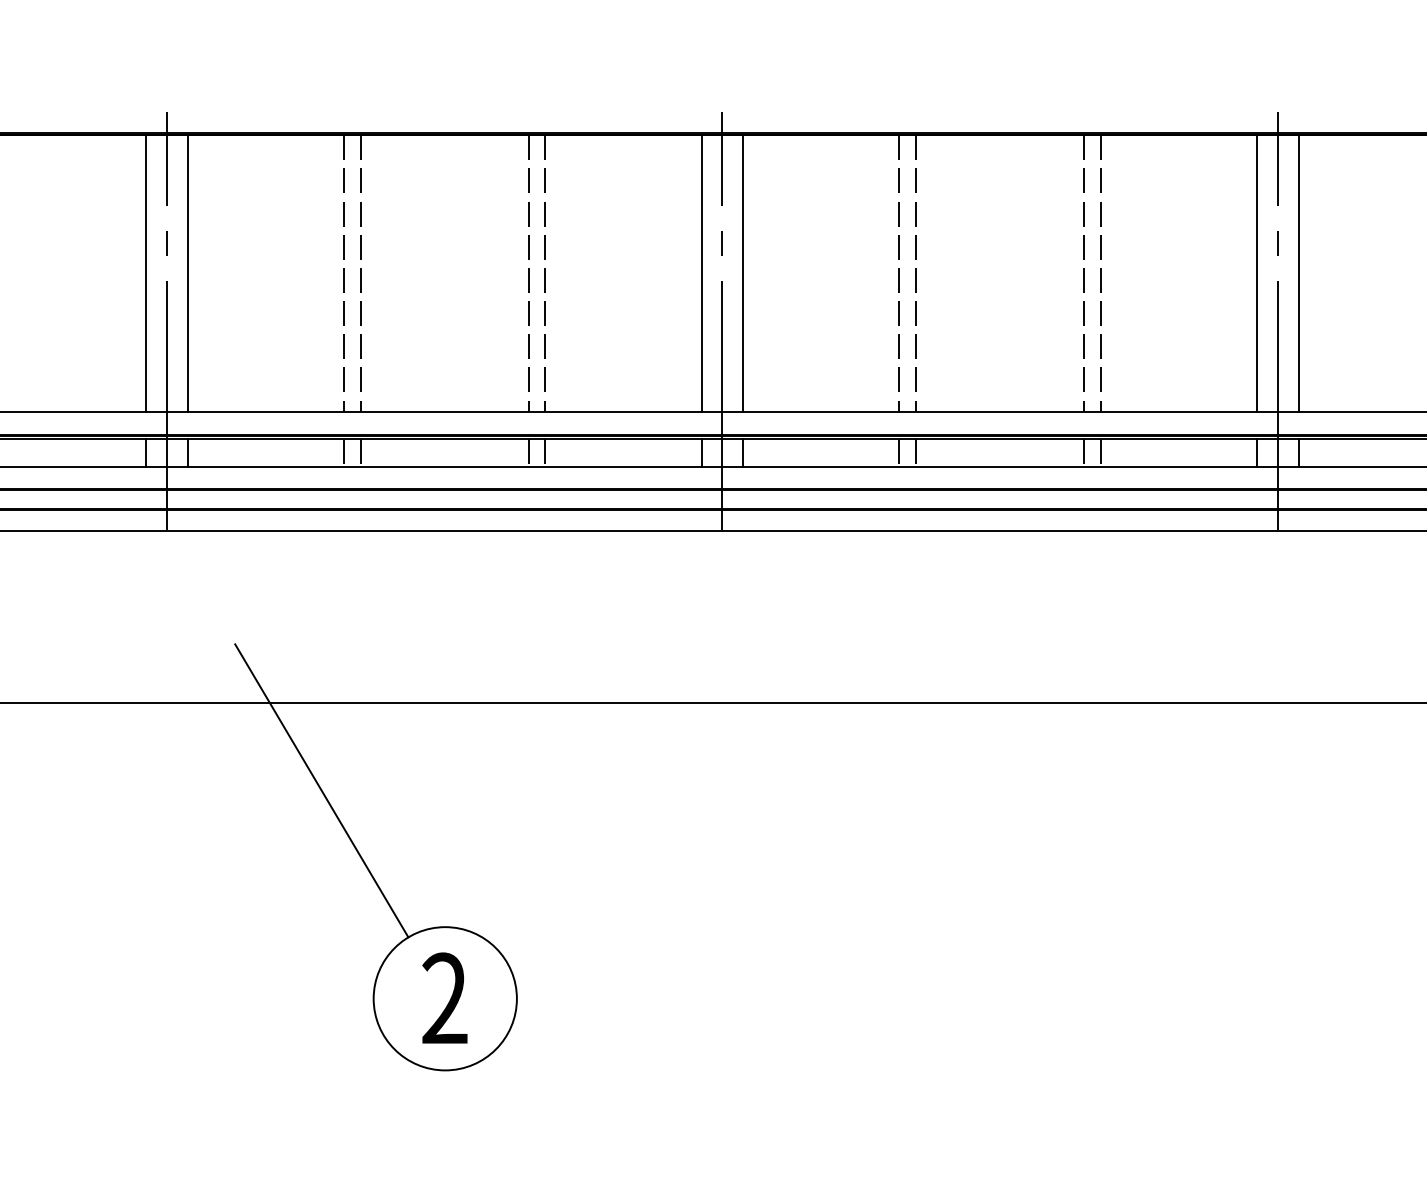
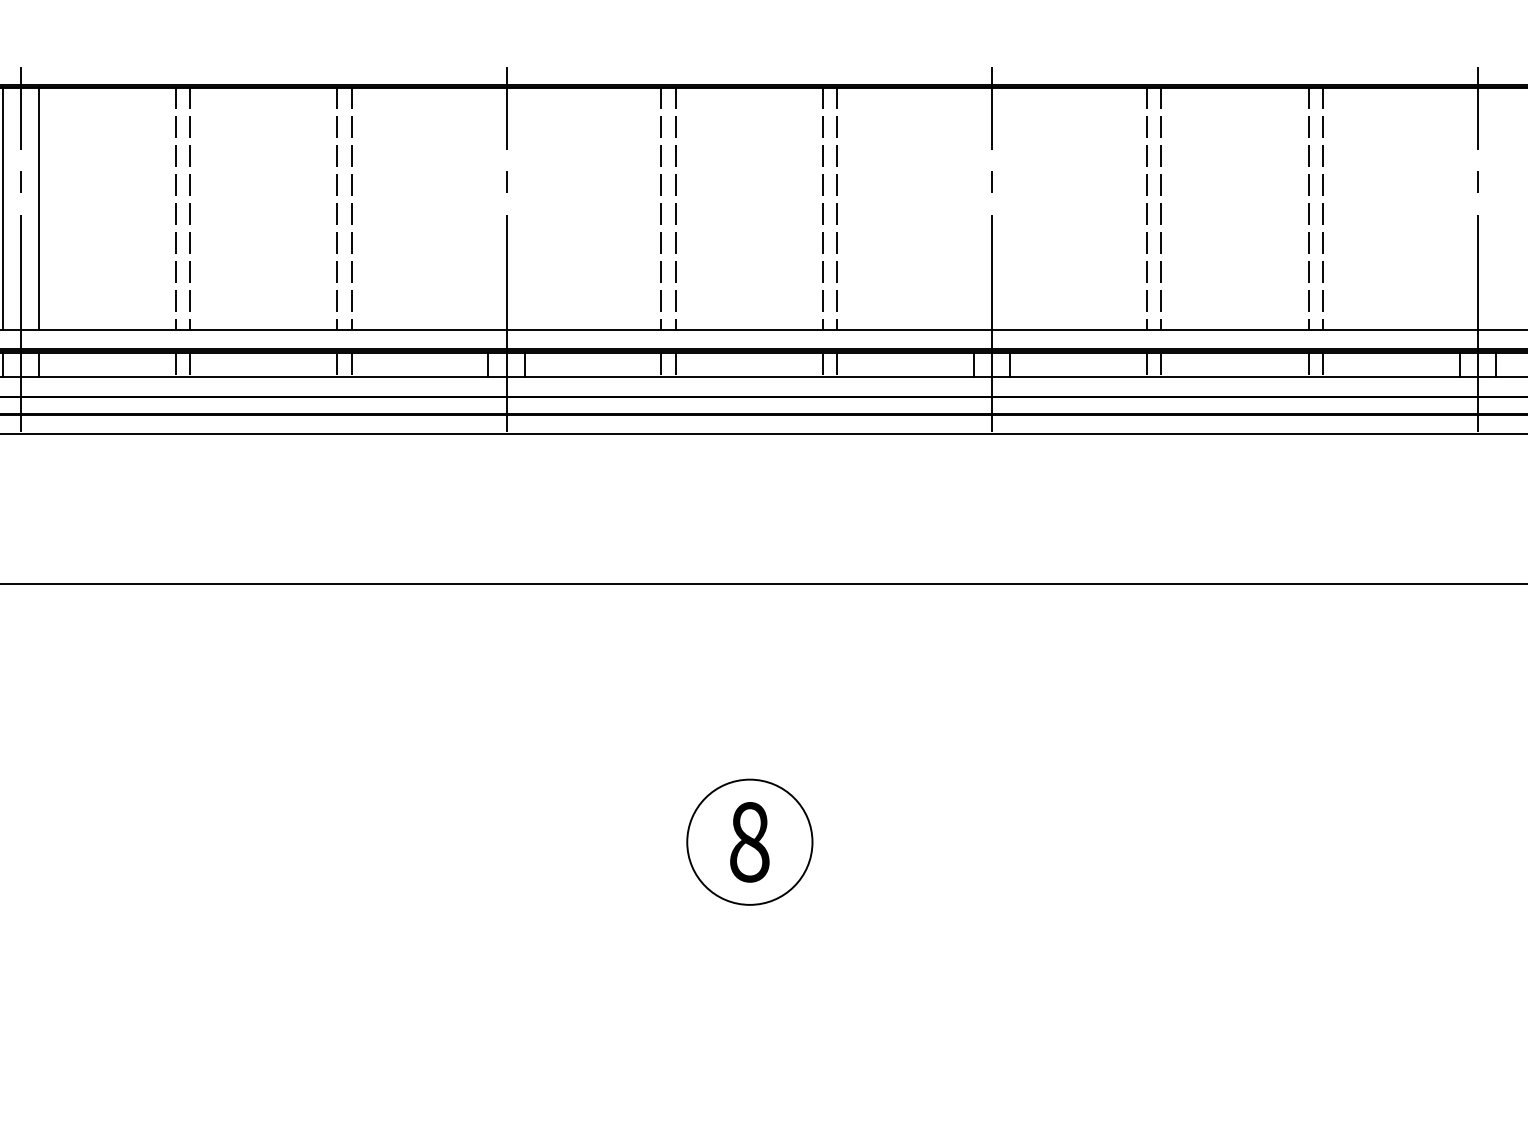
line: (146, 273) -> (488, 208), removed
line: (187, 273) -> (524, 208), removed
line: (702, 273) -> (974, 208), removed
line: (743, 273) -> (1010, 208), removed
line: (1257, 273) -> (1459, 208), removed
line: (1298, 273) -> (1495, 208), removed
line: (321, 790) -> (641, 660), removed
text: (444, 997) -> (749, 841), 2 -> 8

